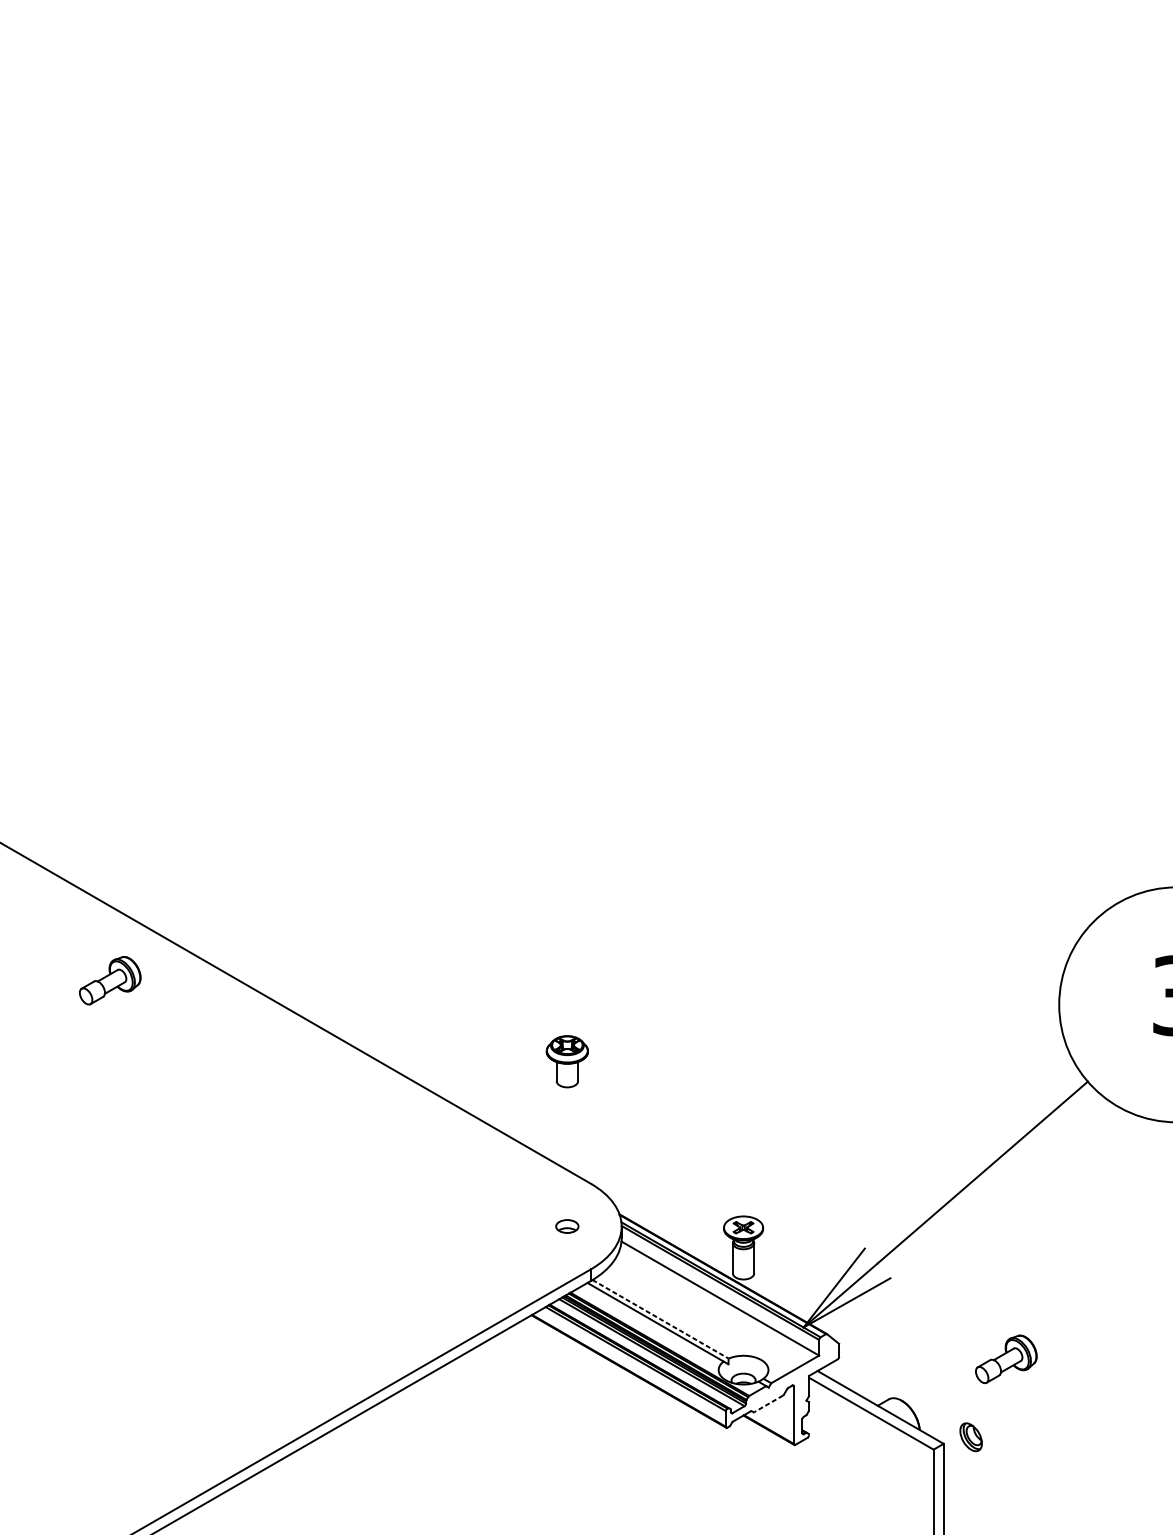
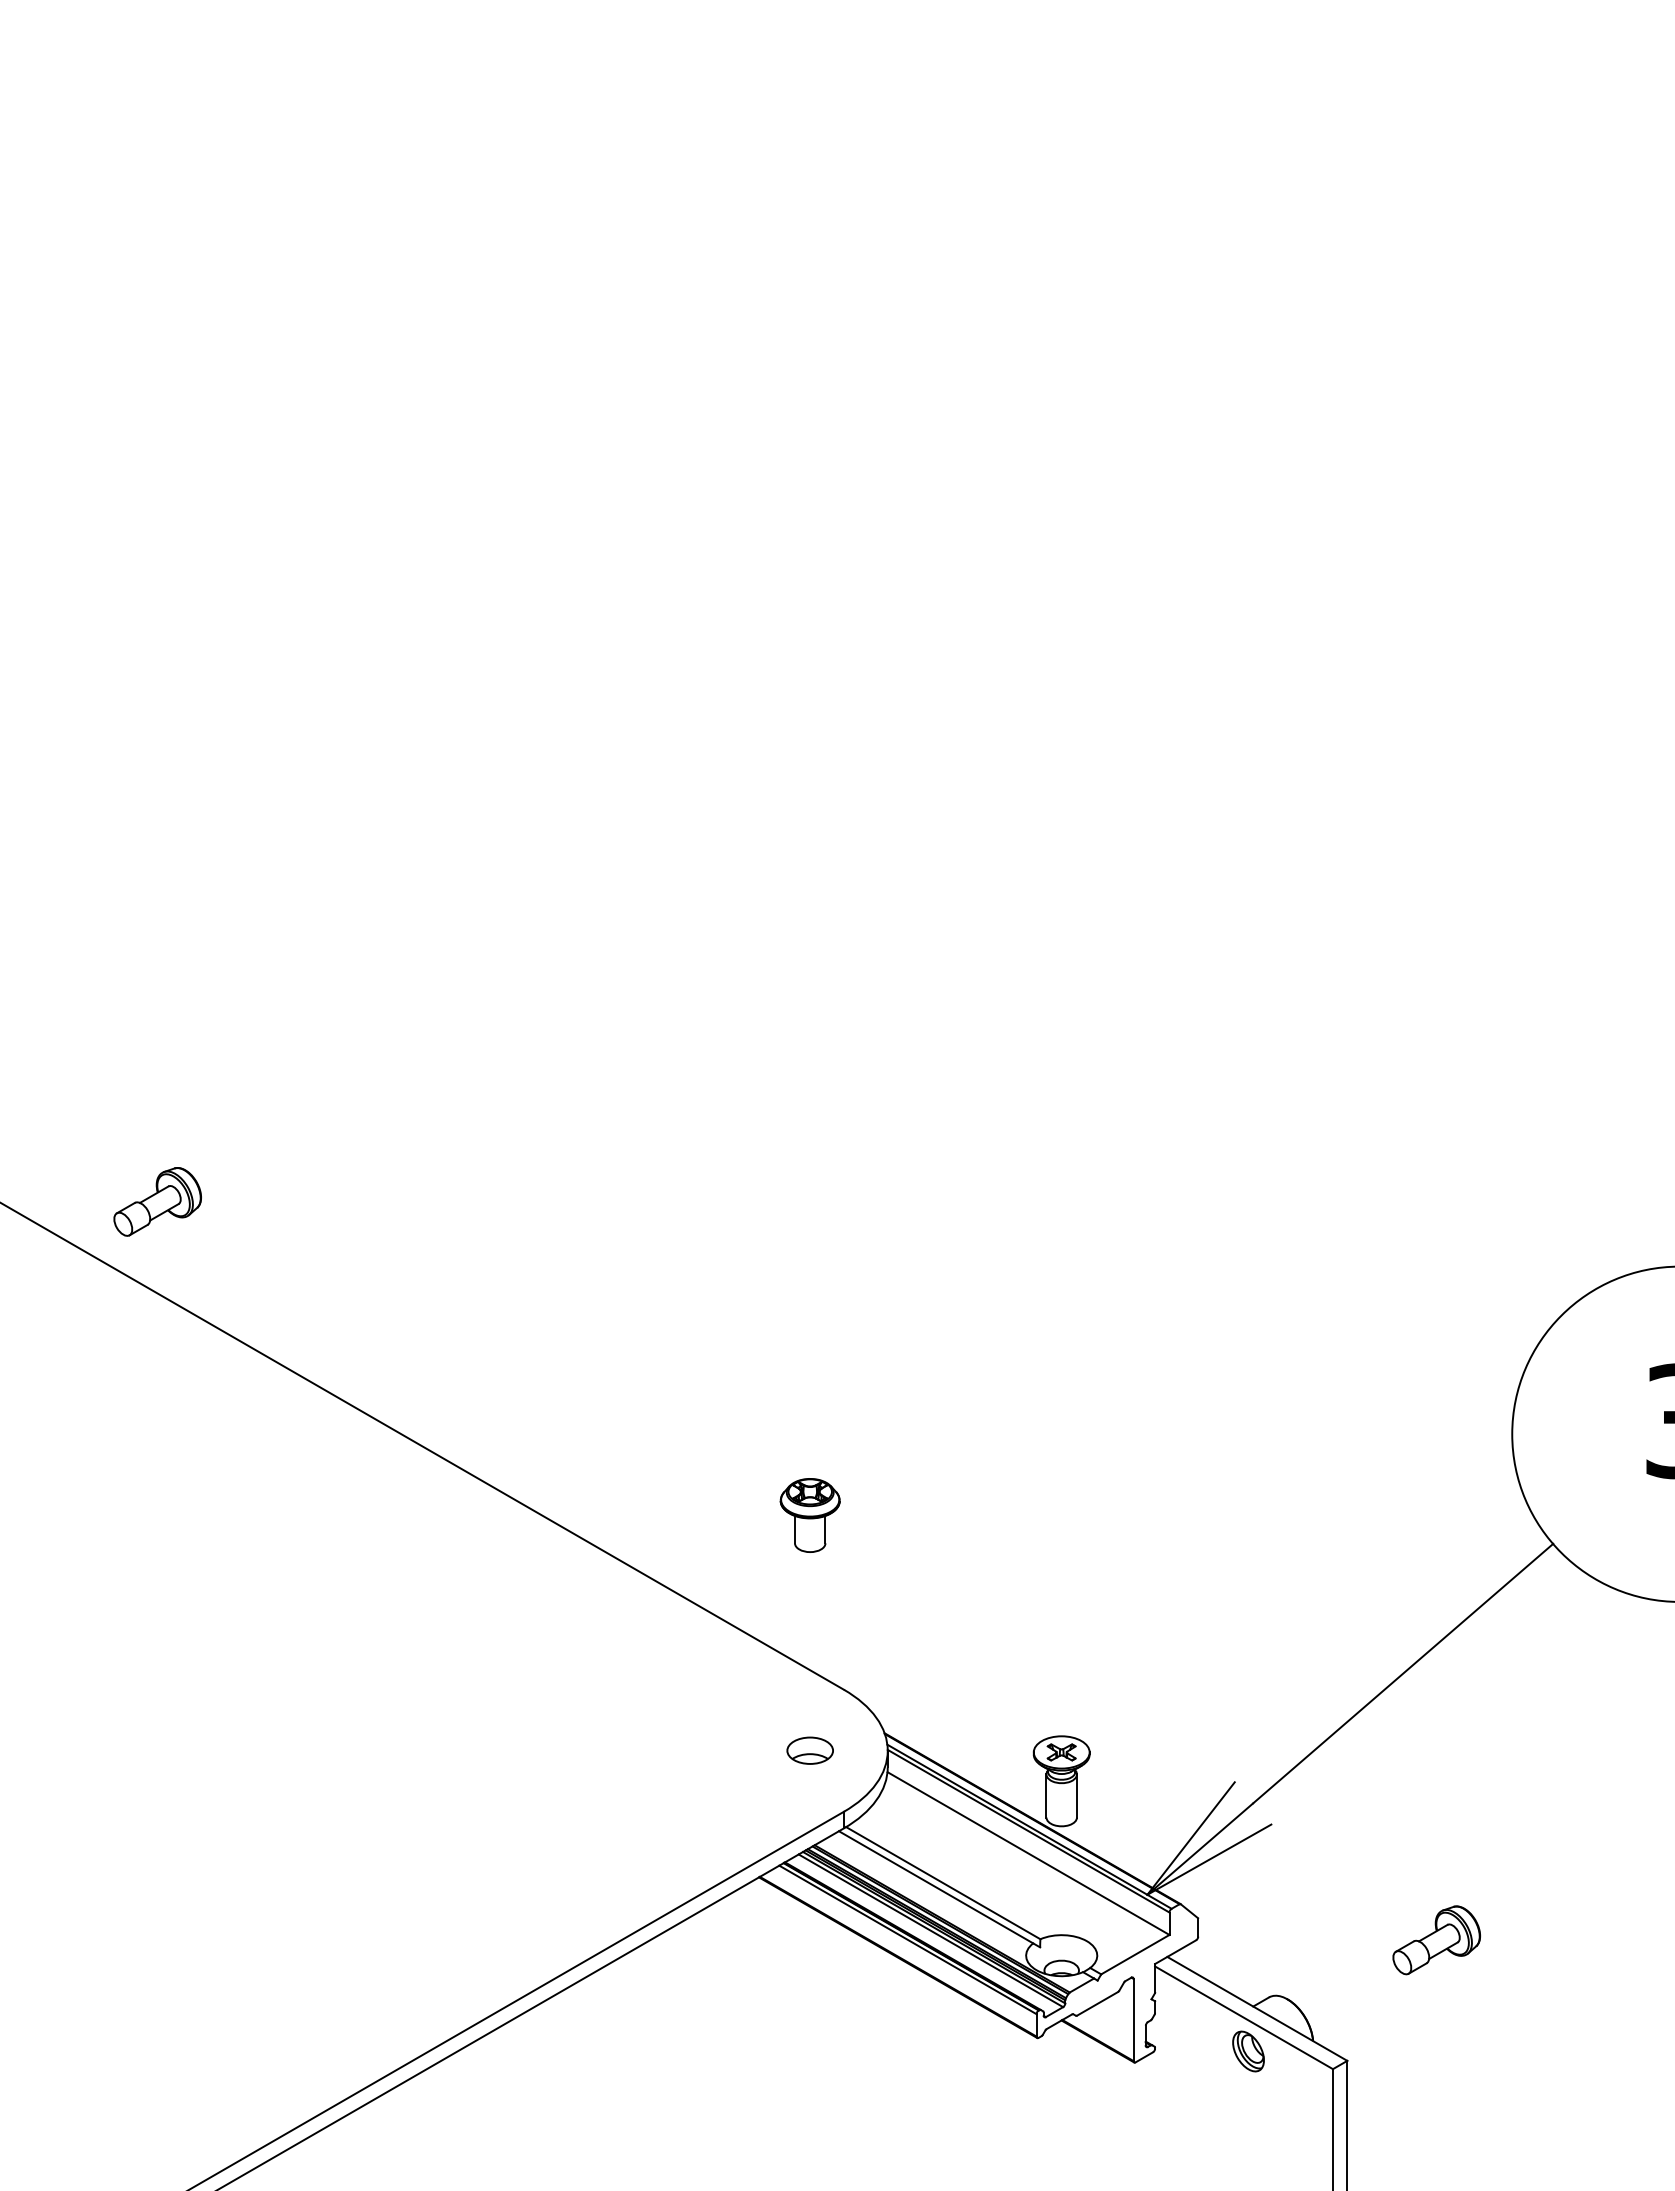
part: (110, 980) -> (157, 1201), moved
part: (566, 1226) -> (809, 1750), size x1.43
line: (660, 1319) -> (943, 1883), dashed -> solid
line: (768, 1404) -> (1097, 2004), dashed -> solid
part: (971, 1437) -> (1248, 2051), moved

